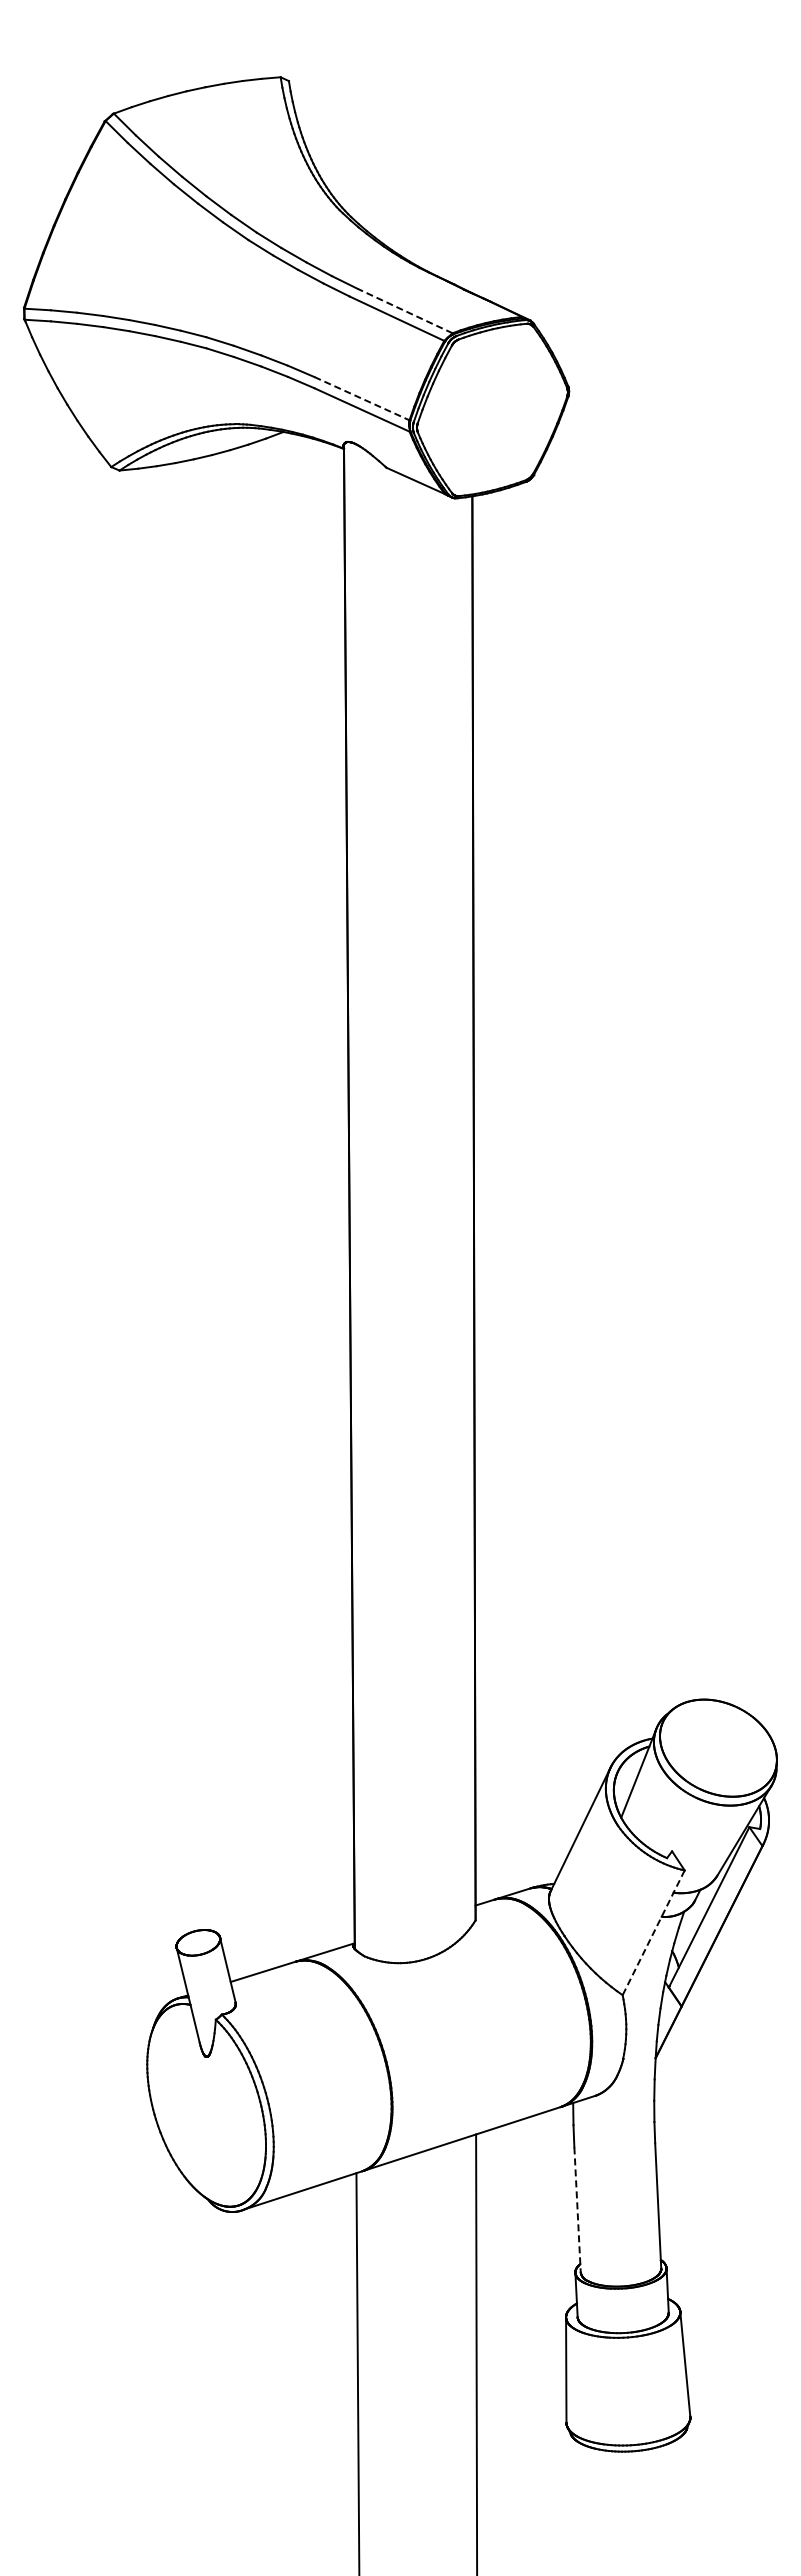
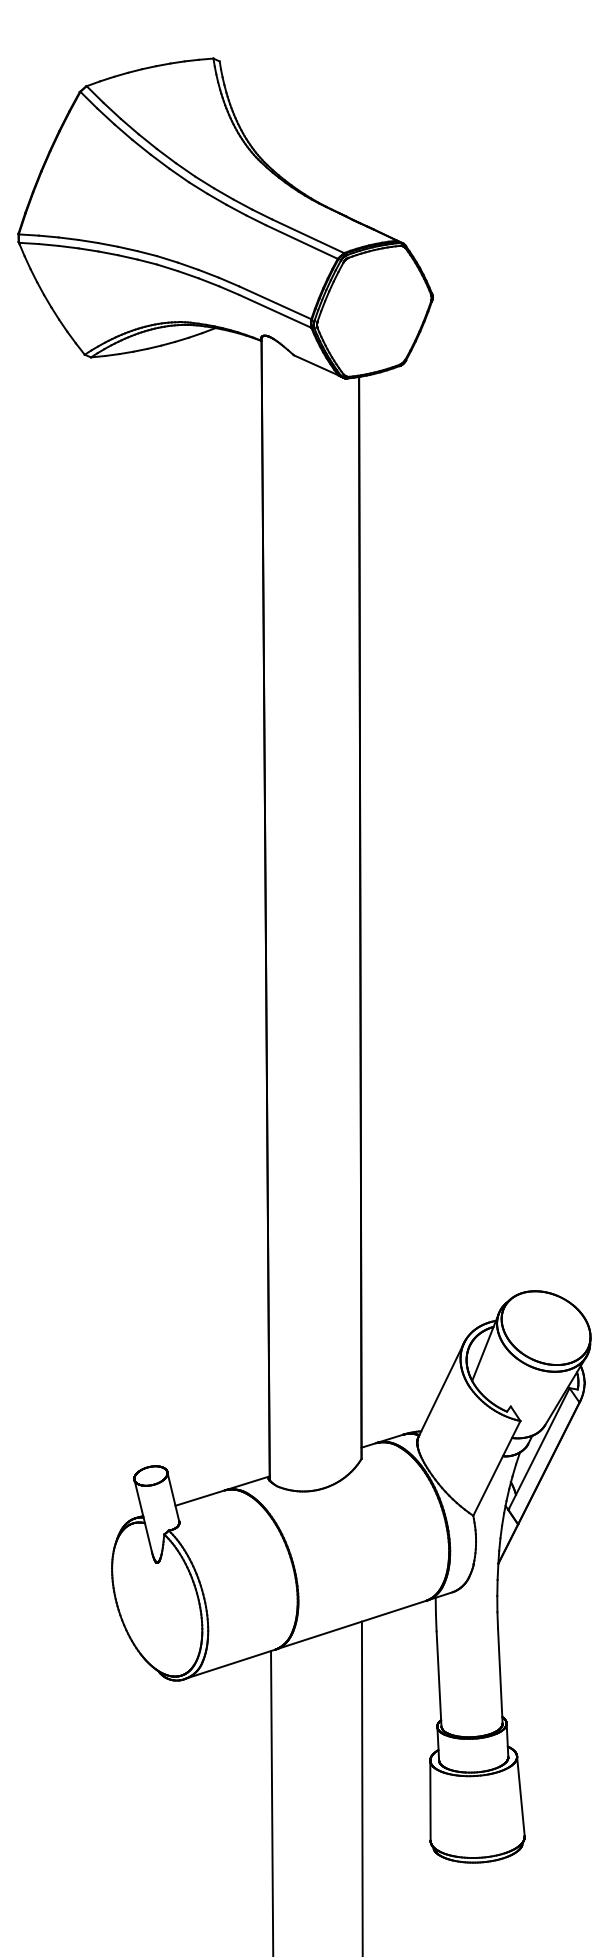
line: (404, 310) -> (307, 235), dashed -> solid
line: (362, 398) -> (275, 302), dashed -> solid
line: (653, 1932) -> (496, 1468), dashed -> solid
line: (577, 2210) -> (438, 1679), dashed -> solid

